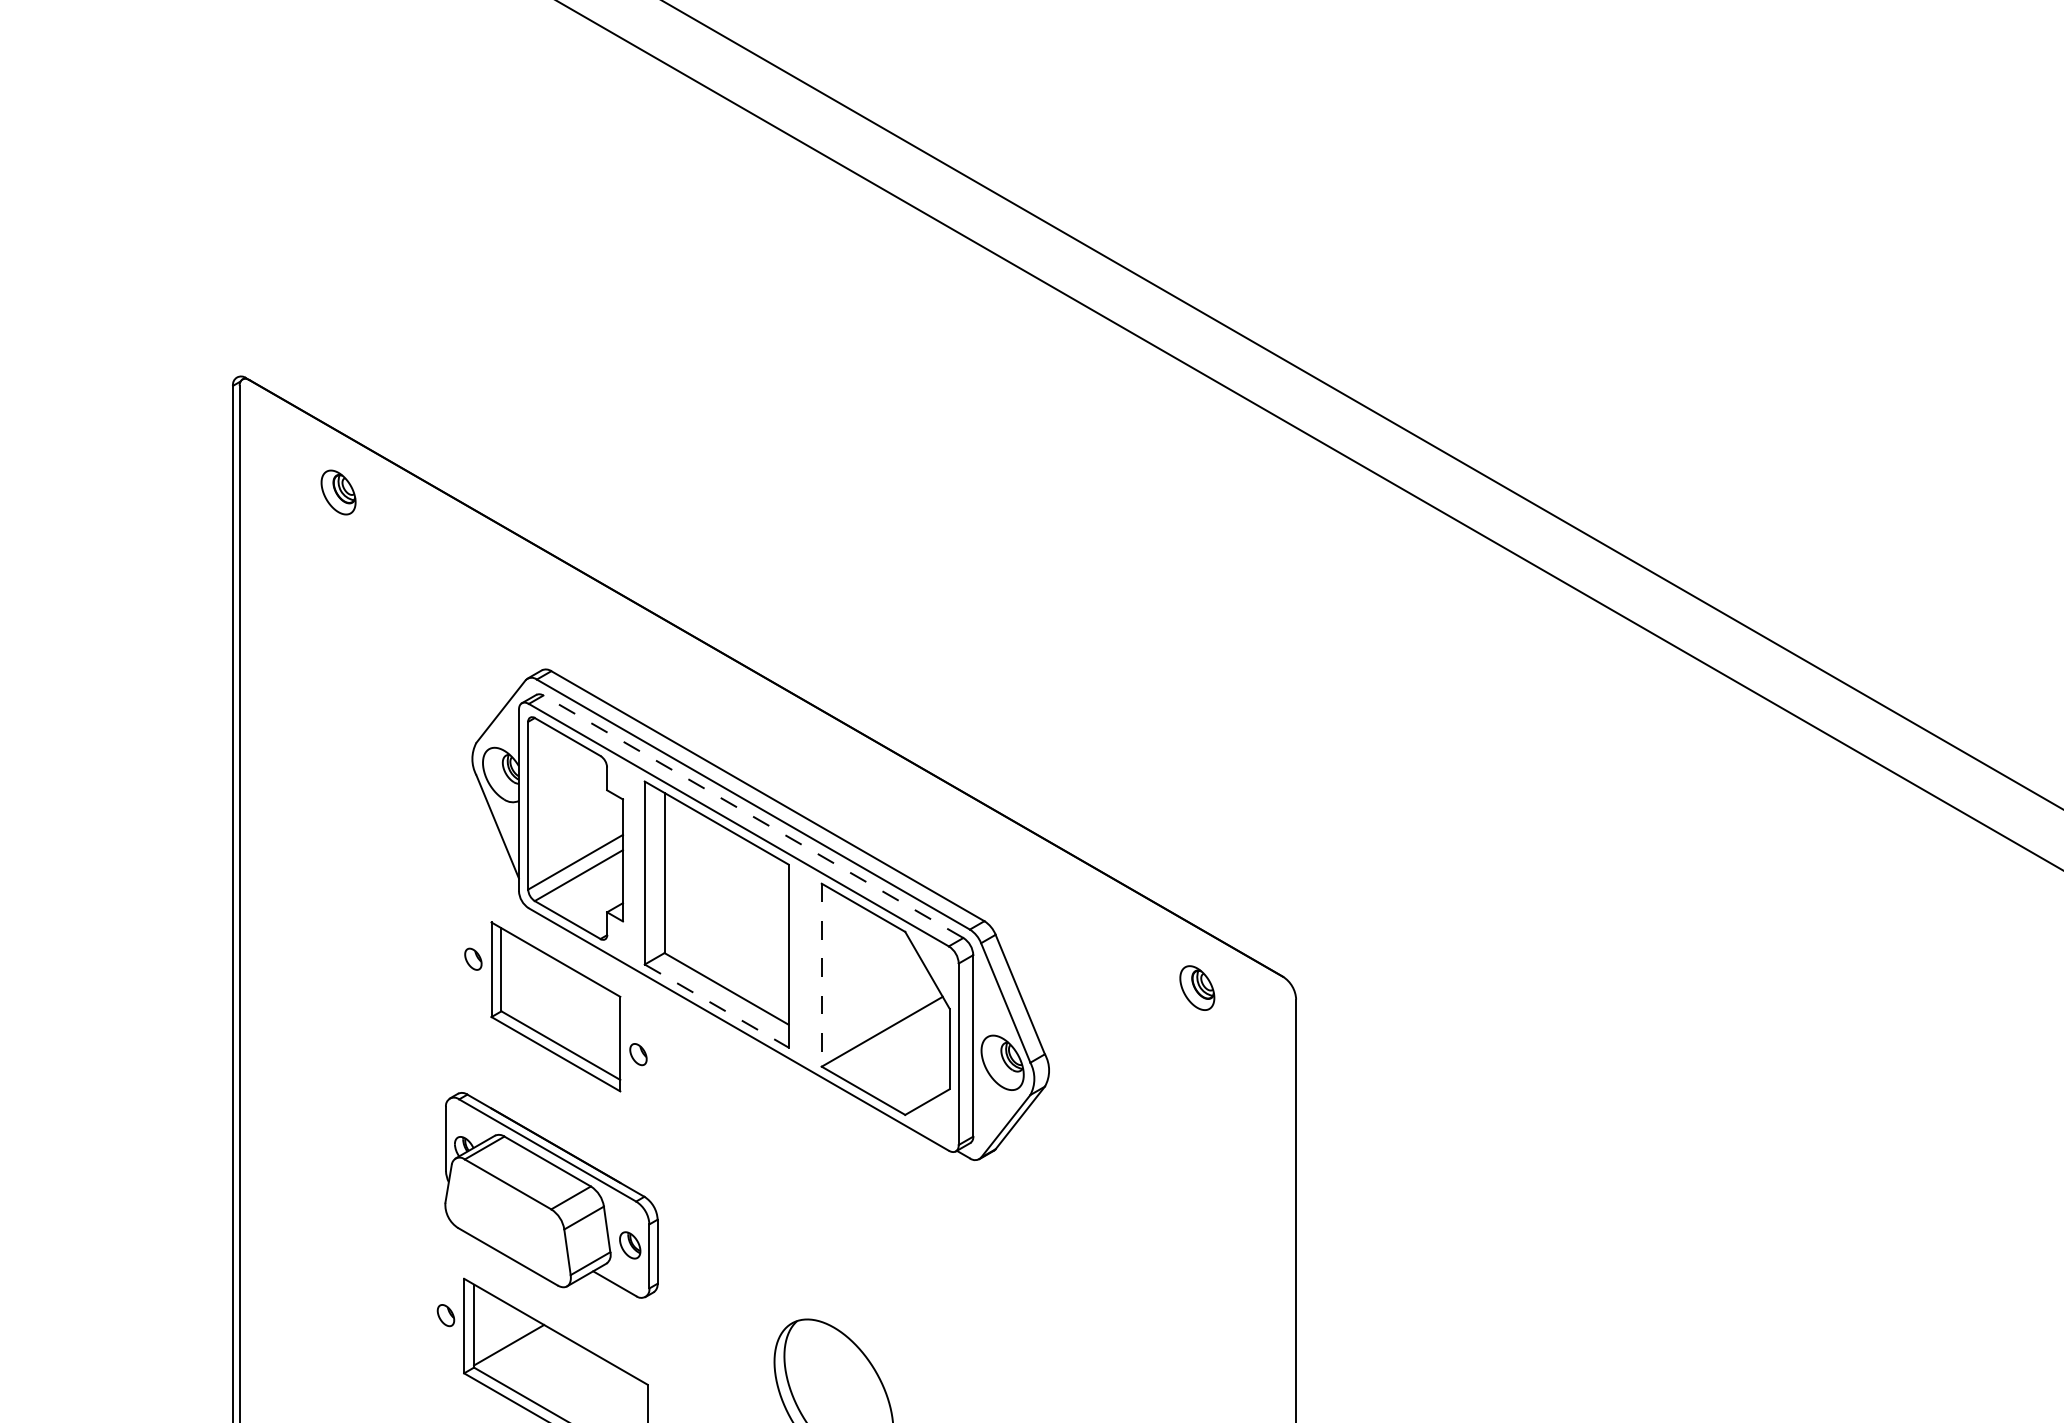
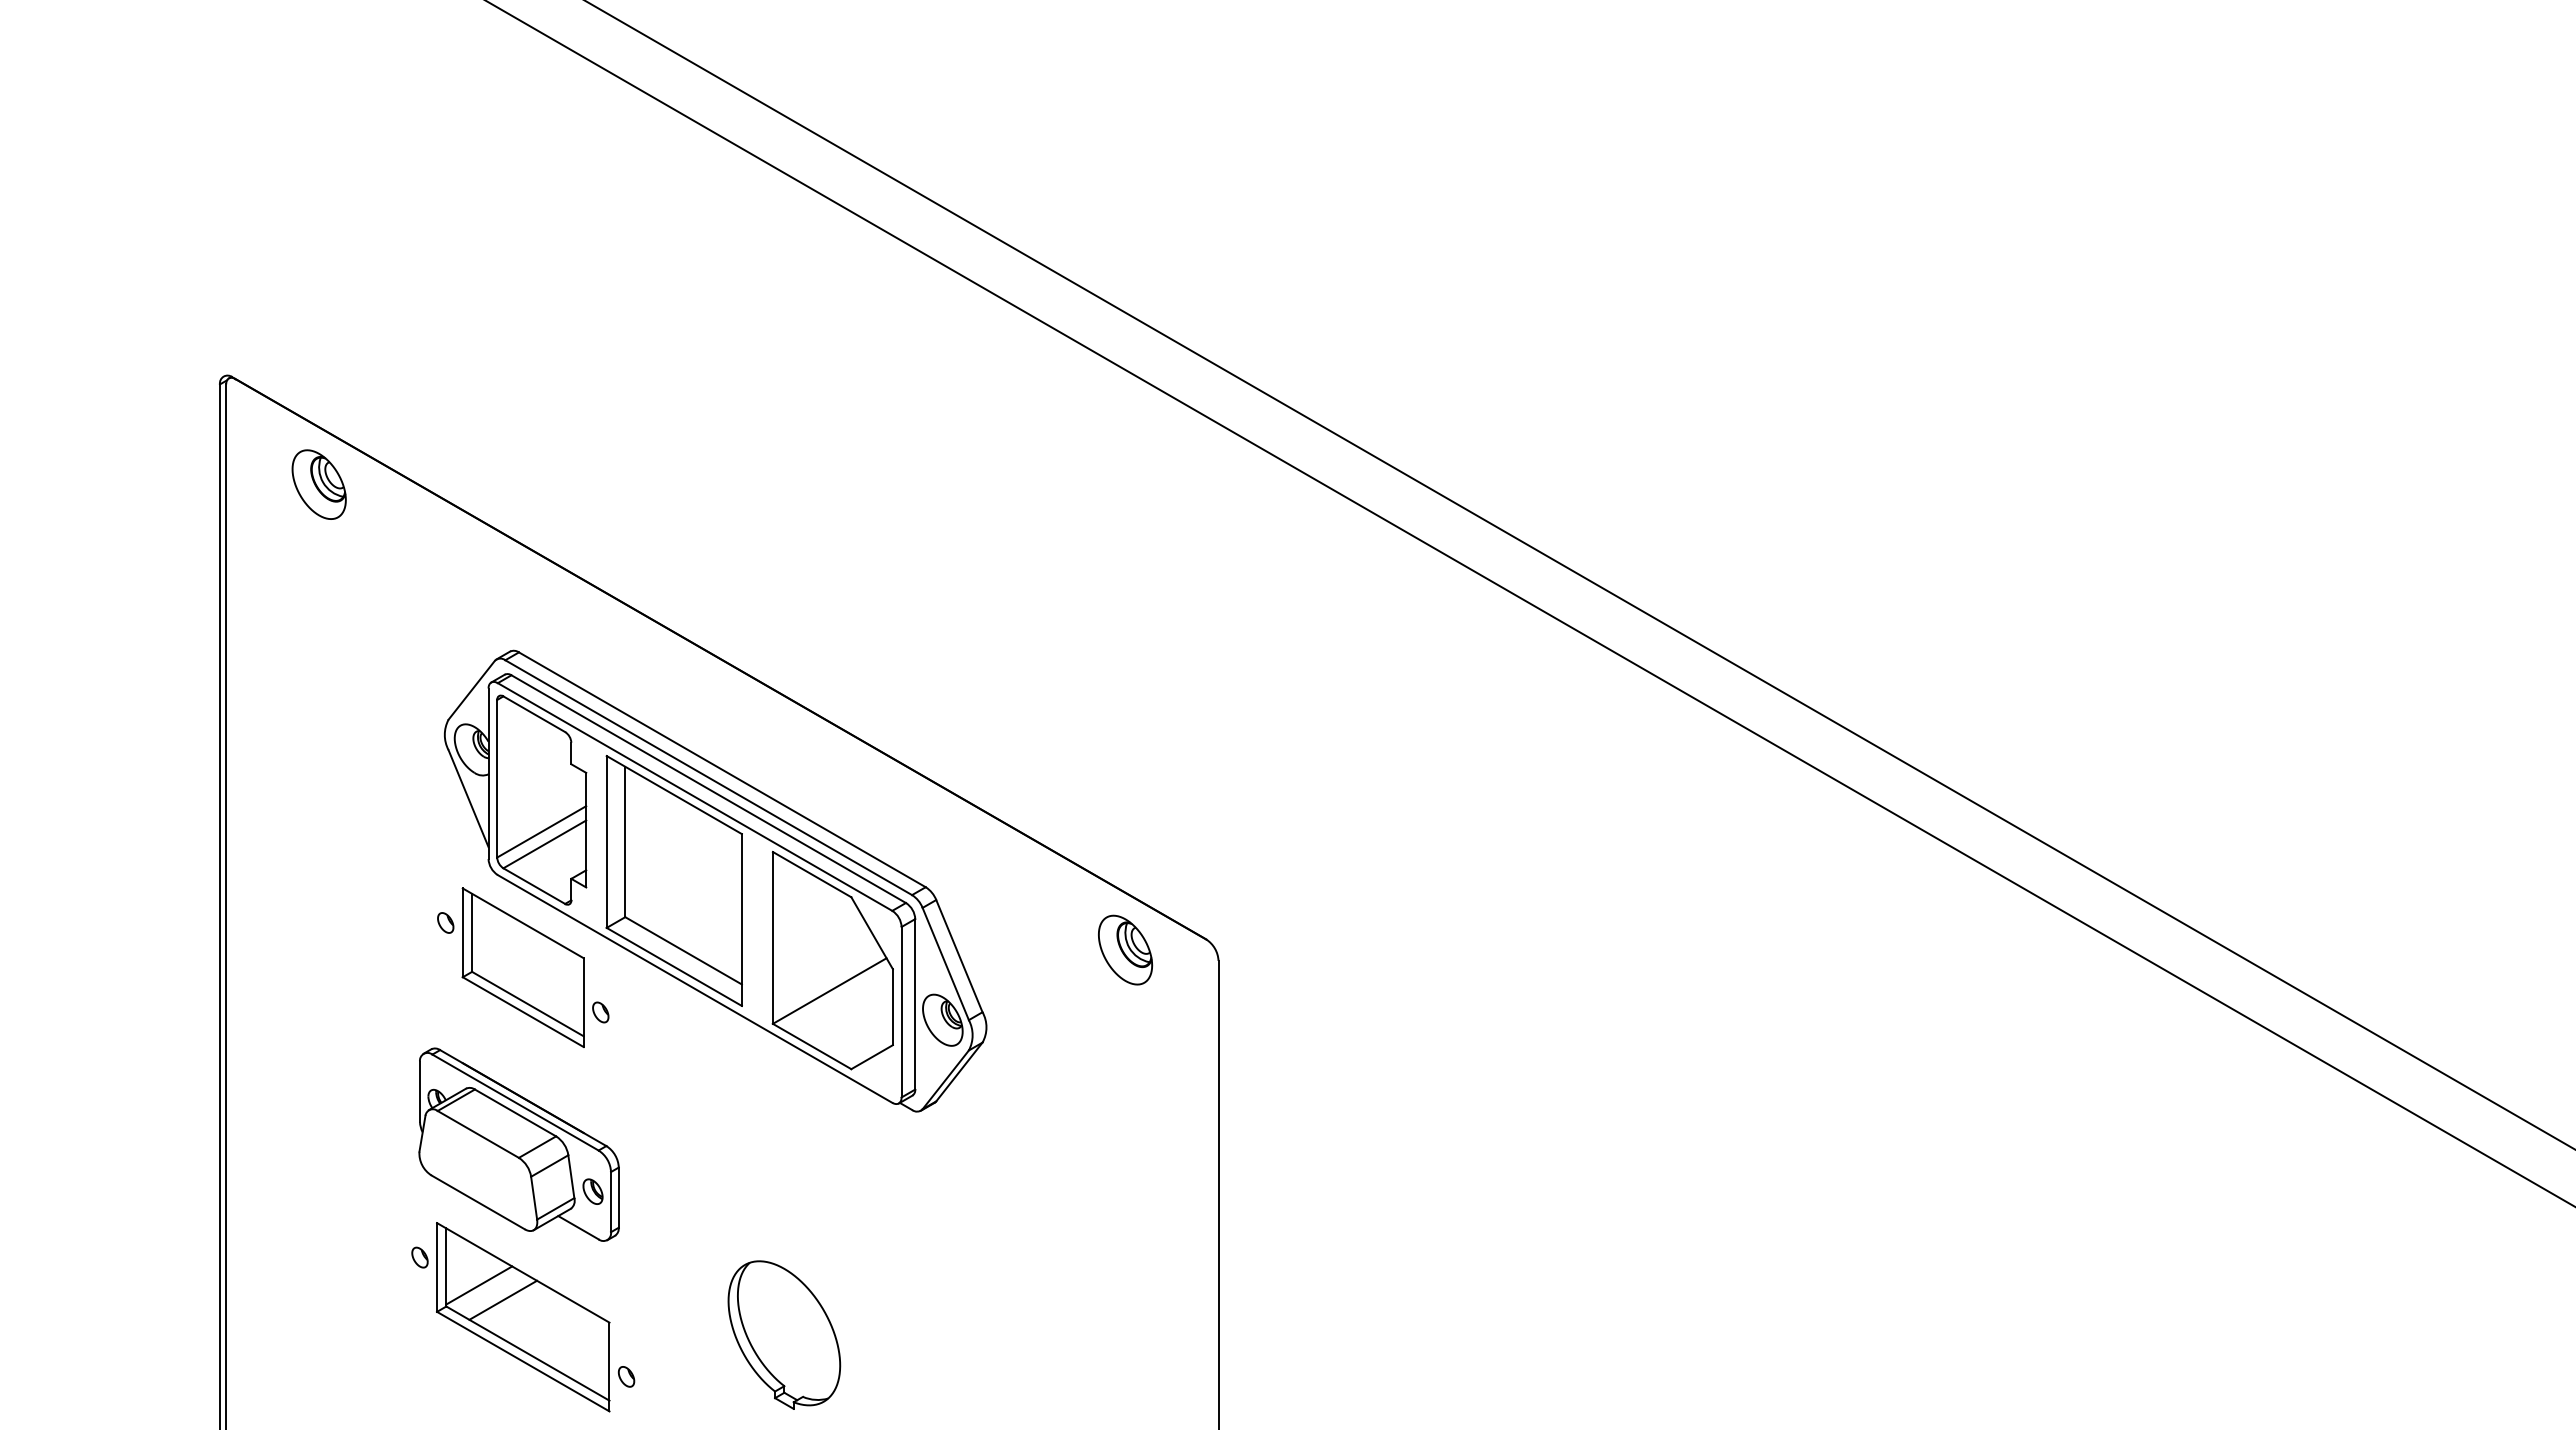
part: (337, 492) -> (318, 484), size x1.67
line: (753, 817) -> (708, 789), dashed -> solid
line: (821, 974) -> (772, 937), dashed -> solid
part: (1197, 987) -> (1125, 949), size x1.67
line: (716, 1006) -> (674, 967), dashed -> solid
line: (534, 1360) -> (503, 1299), added

